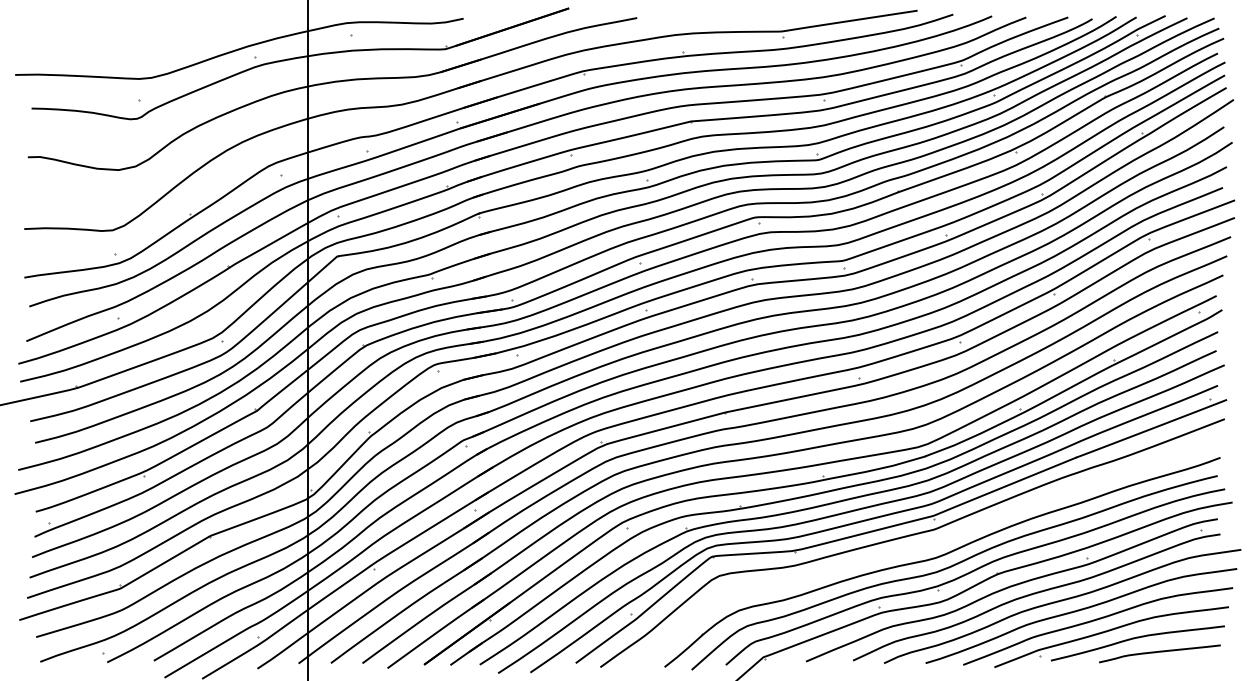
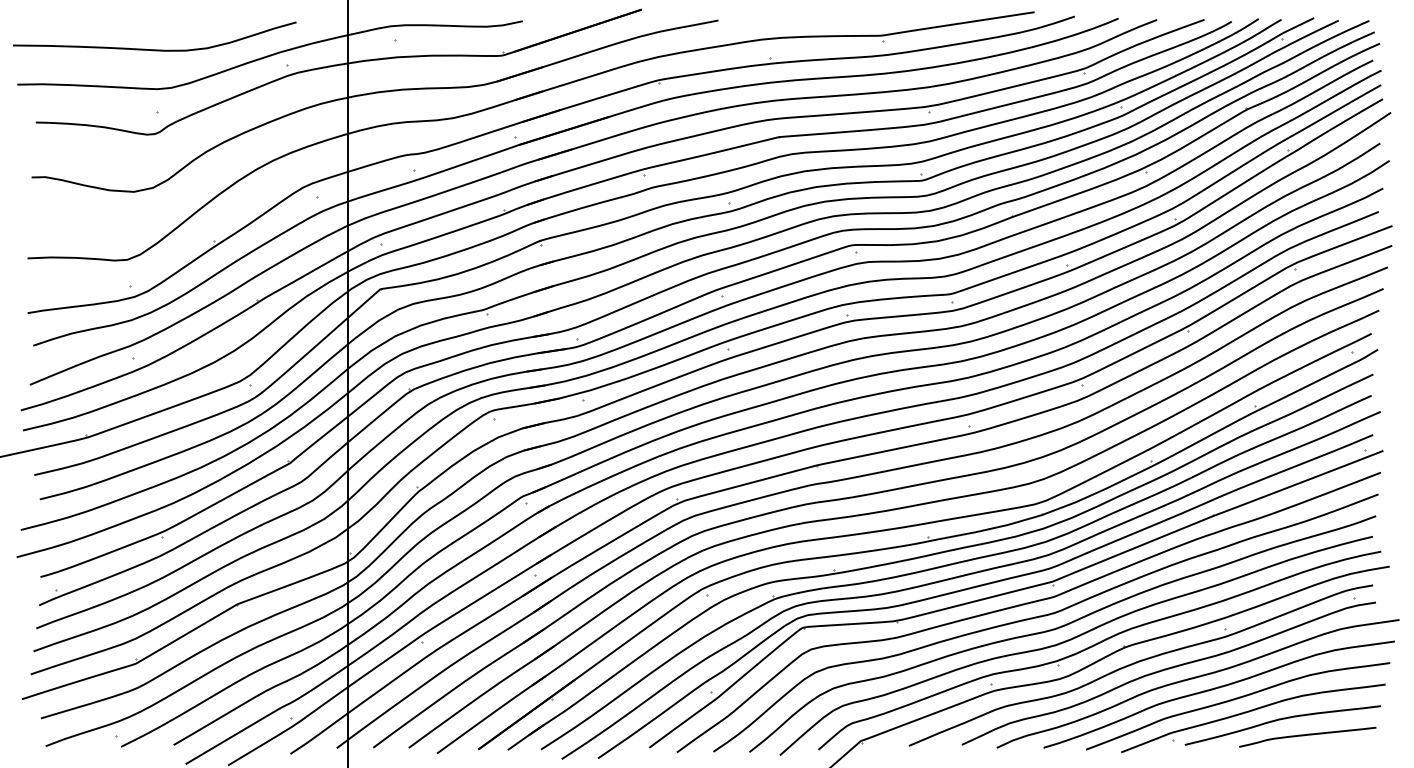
curve: (136, 43) -> (154, 49), added
curve: (927, 546) -> (1045, 616), added

